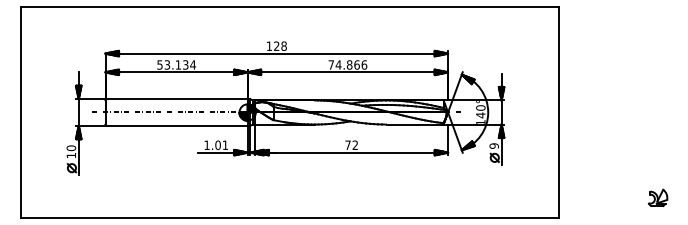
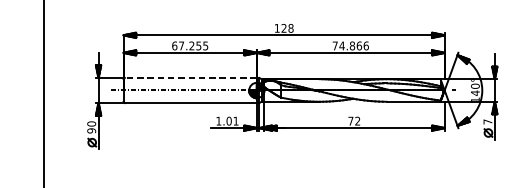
text: (176, 64) -> (190, 45), 53.134 -> 67.255
line: (176, 99) -> (190, 78), solid -> dashed
text: (493, 145) -> (487, 121), 9 -> 7
text: (71, 155) -> (91, 130), 10 -> 90

